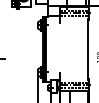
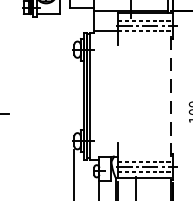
line: (87, 49) -> (170, 96), solid -> dashed

